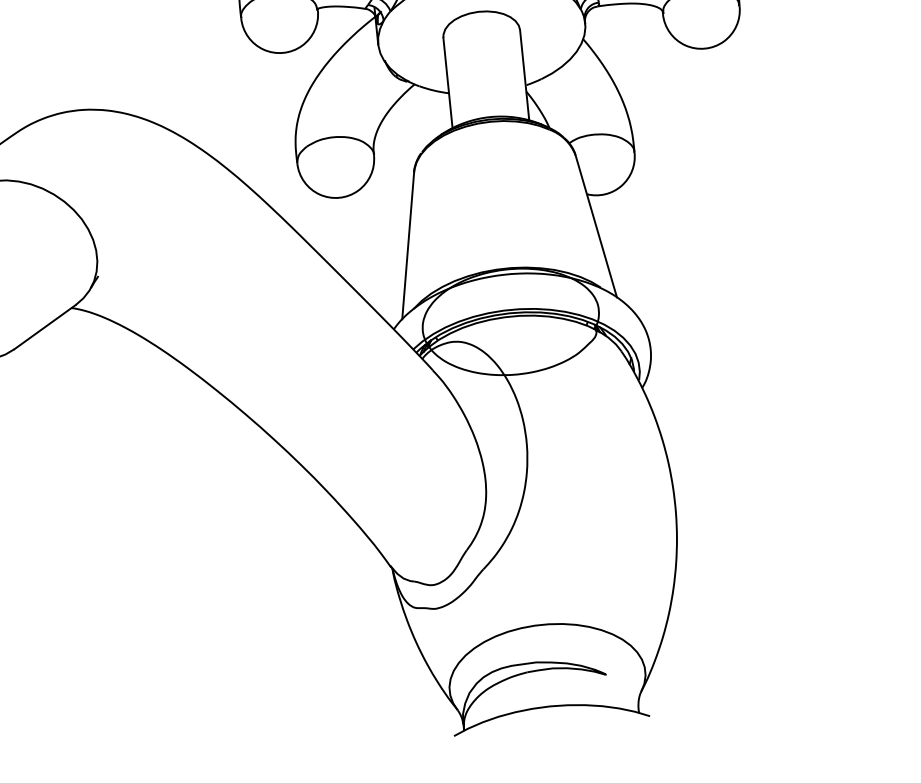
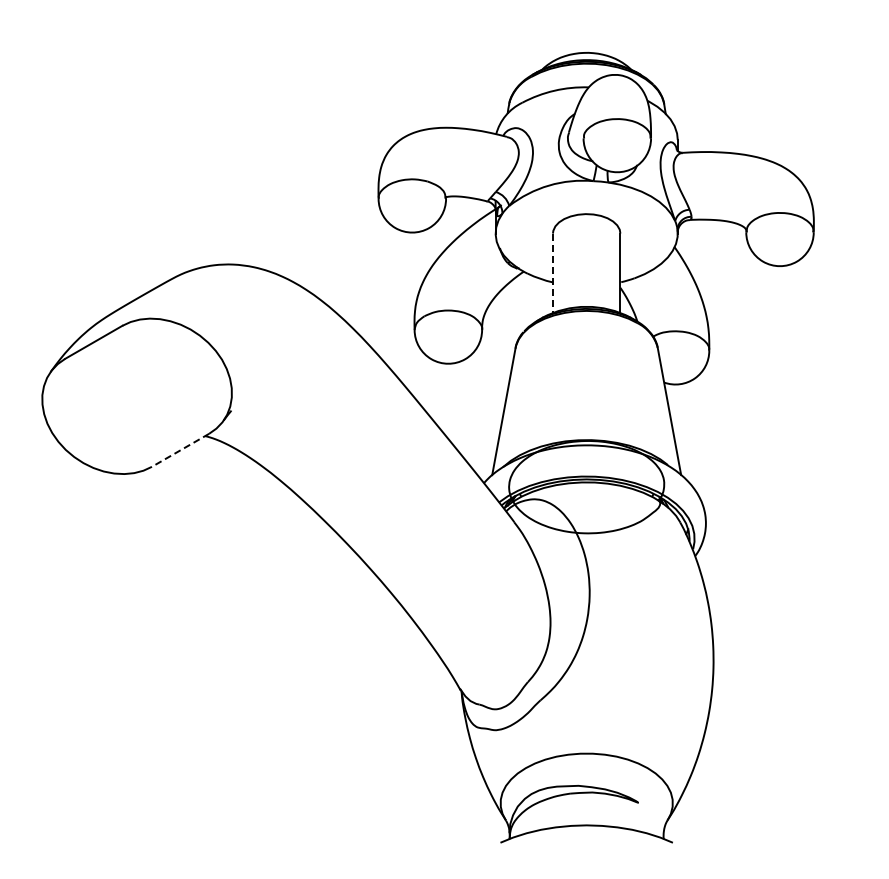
line: (447, 83) -> (552, 273), solid -> dashed
line: (45, 327) -> (180, 450), solid -> dashed

